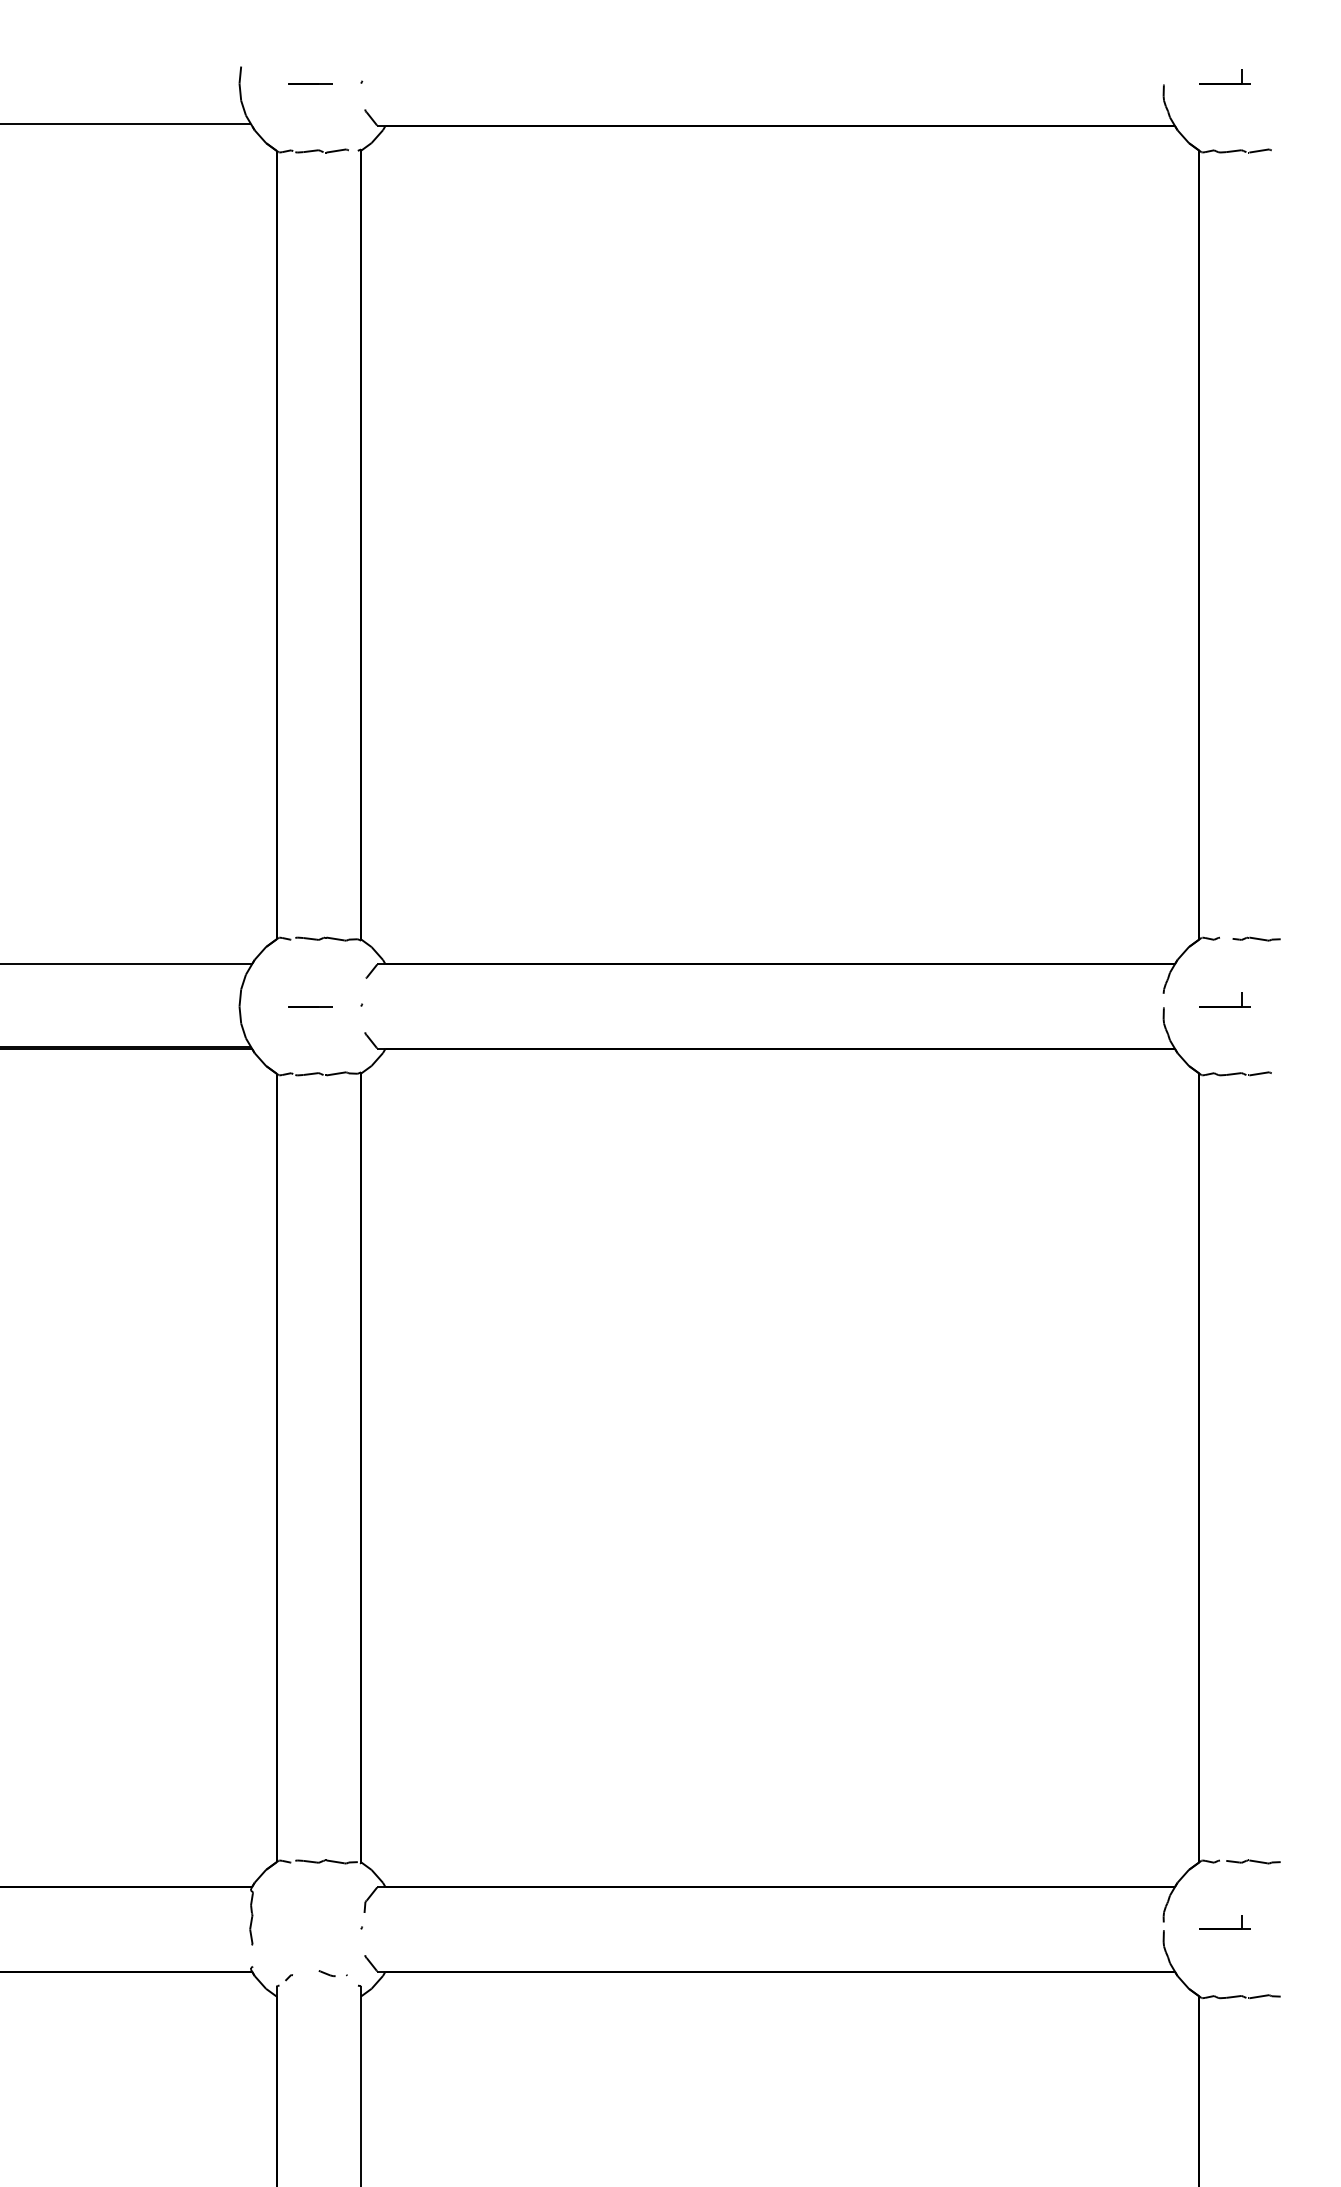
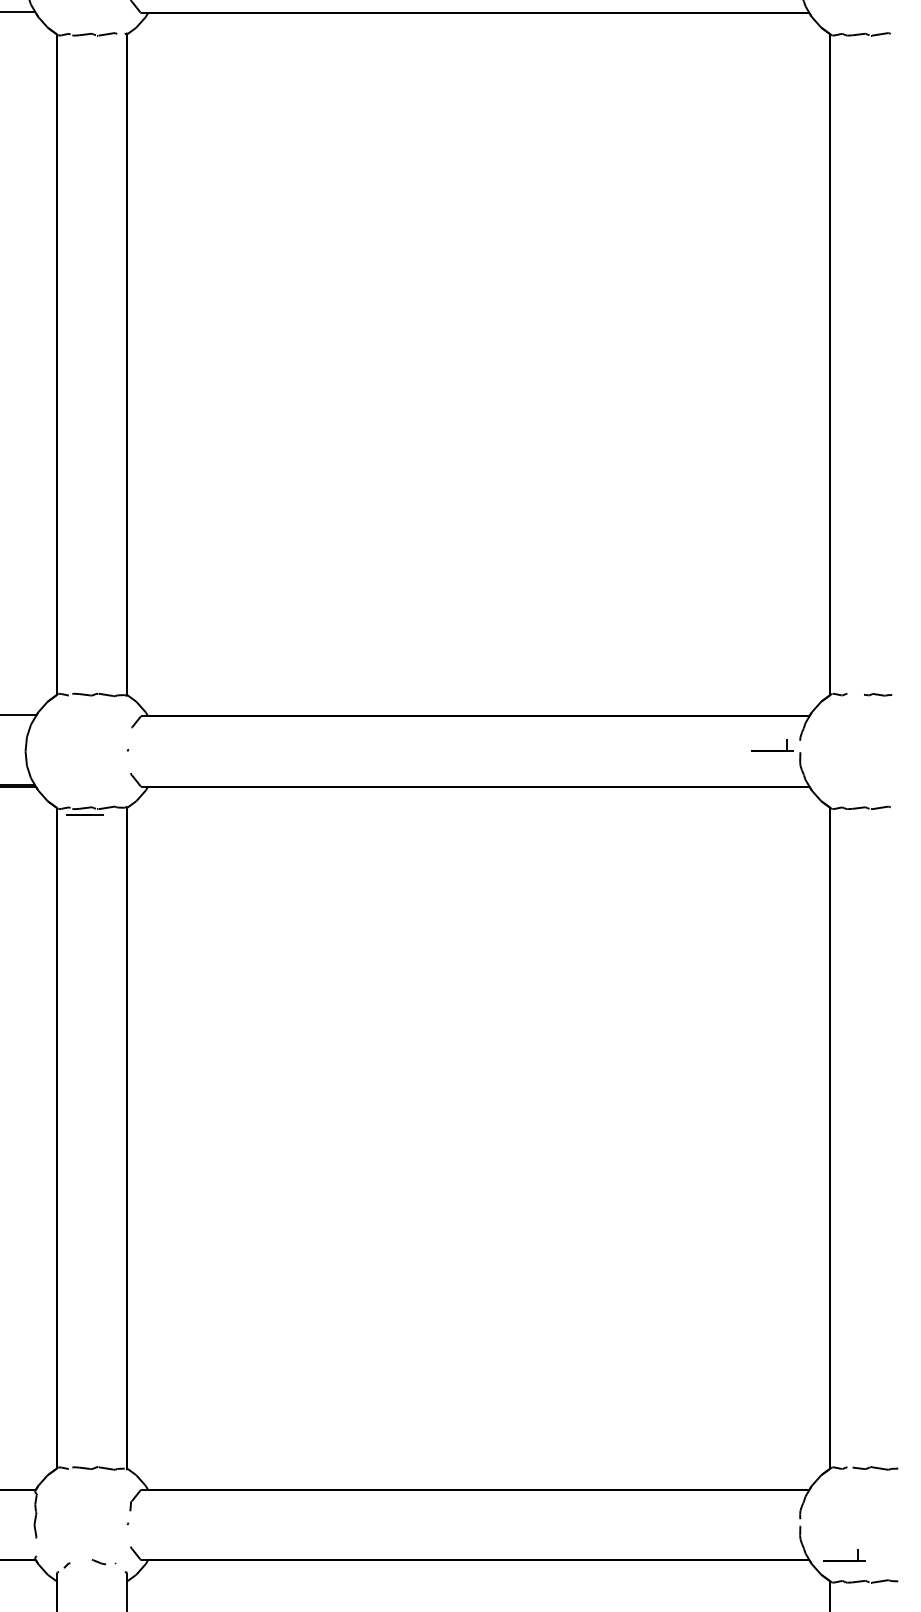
part: (1256, 938) -> (877, 694), size x0.7
line: (310, 1006) -> (85, 815), moved
part: (1224, 1006) -> (772, 751), moved
part: (1224, 1922) -> (843, 1555), moved

